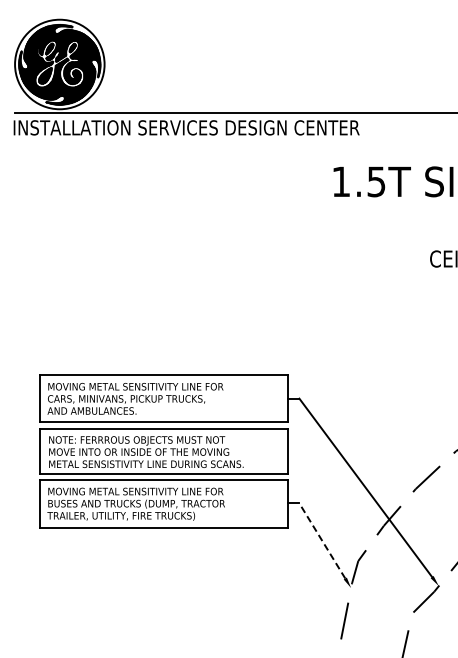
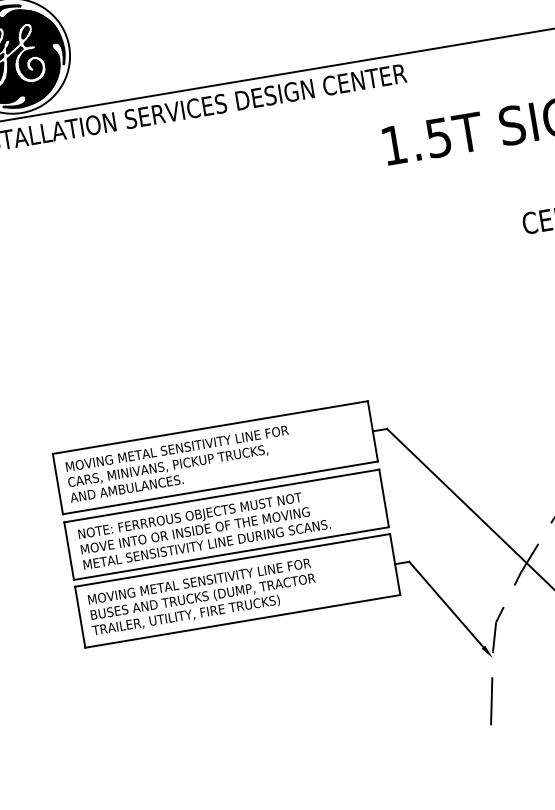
line: (322, 540) -> (446, 603), dashed -> solid

